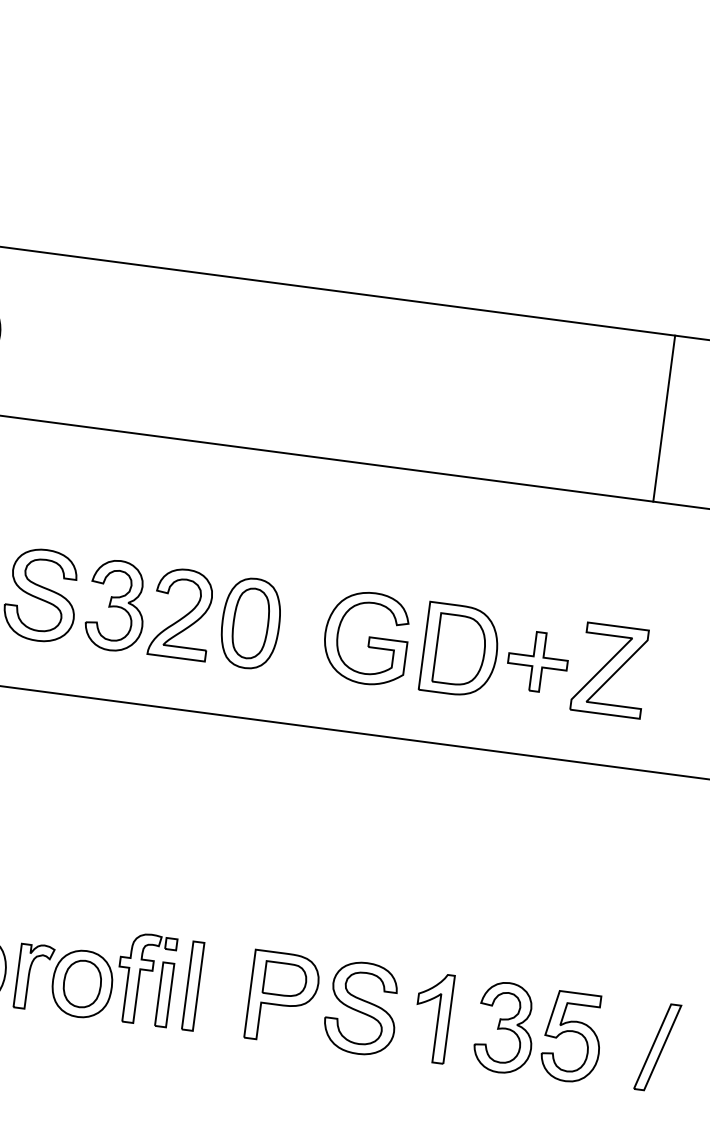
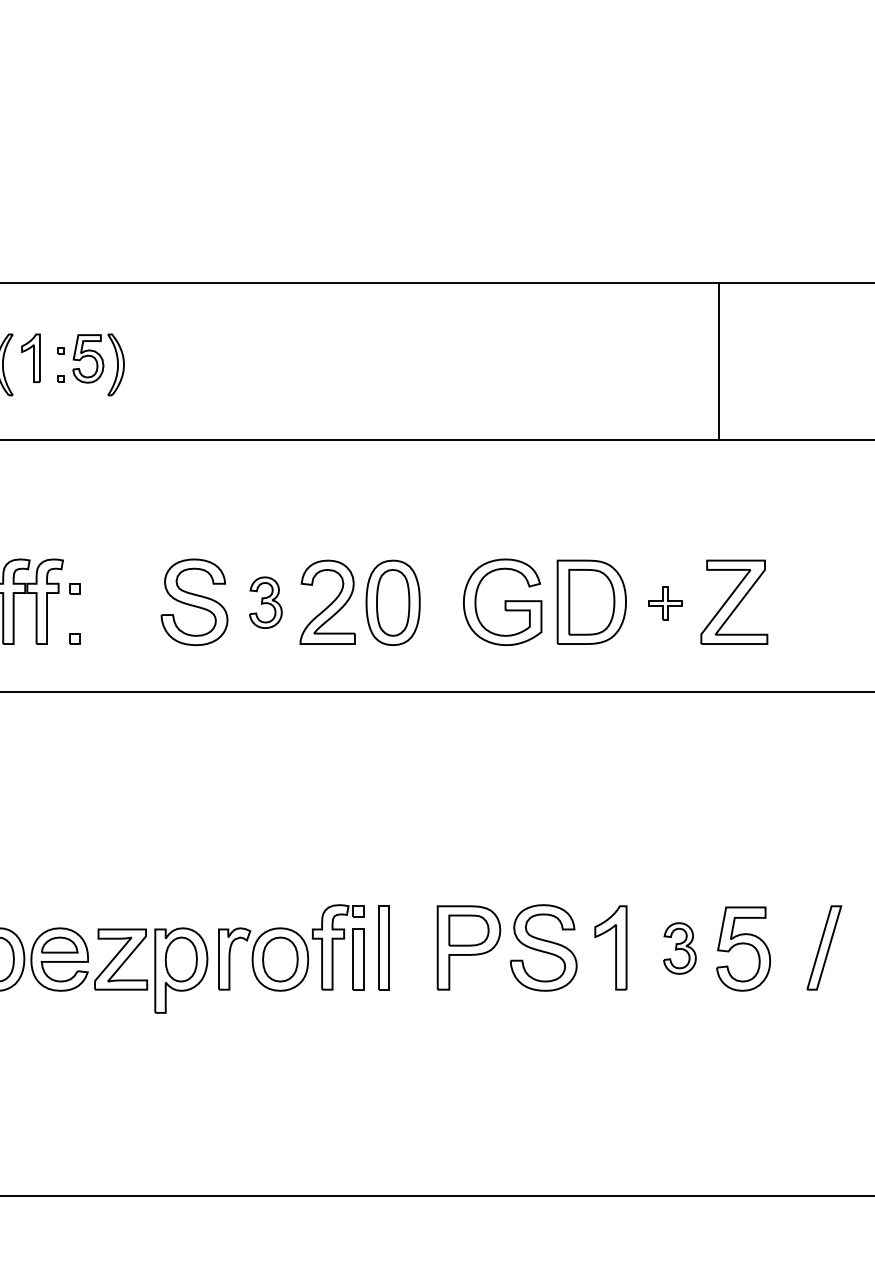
line: (664, 417) -> (719, 360), moved
part: (116, 605) -> (265, 602), size x0.6
part: (538, 661) -> (665, 603), size x0.6
part: (504, 1027) -> (679, 948), size x0.6

